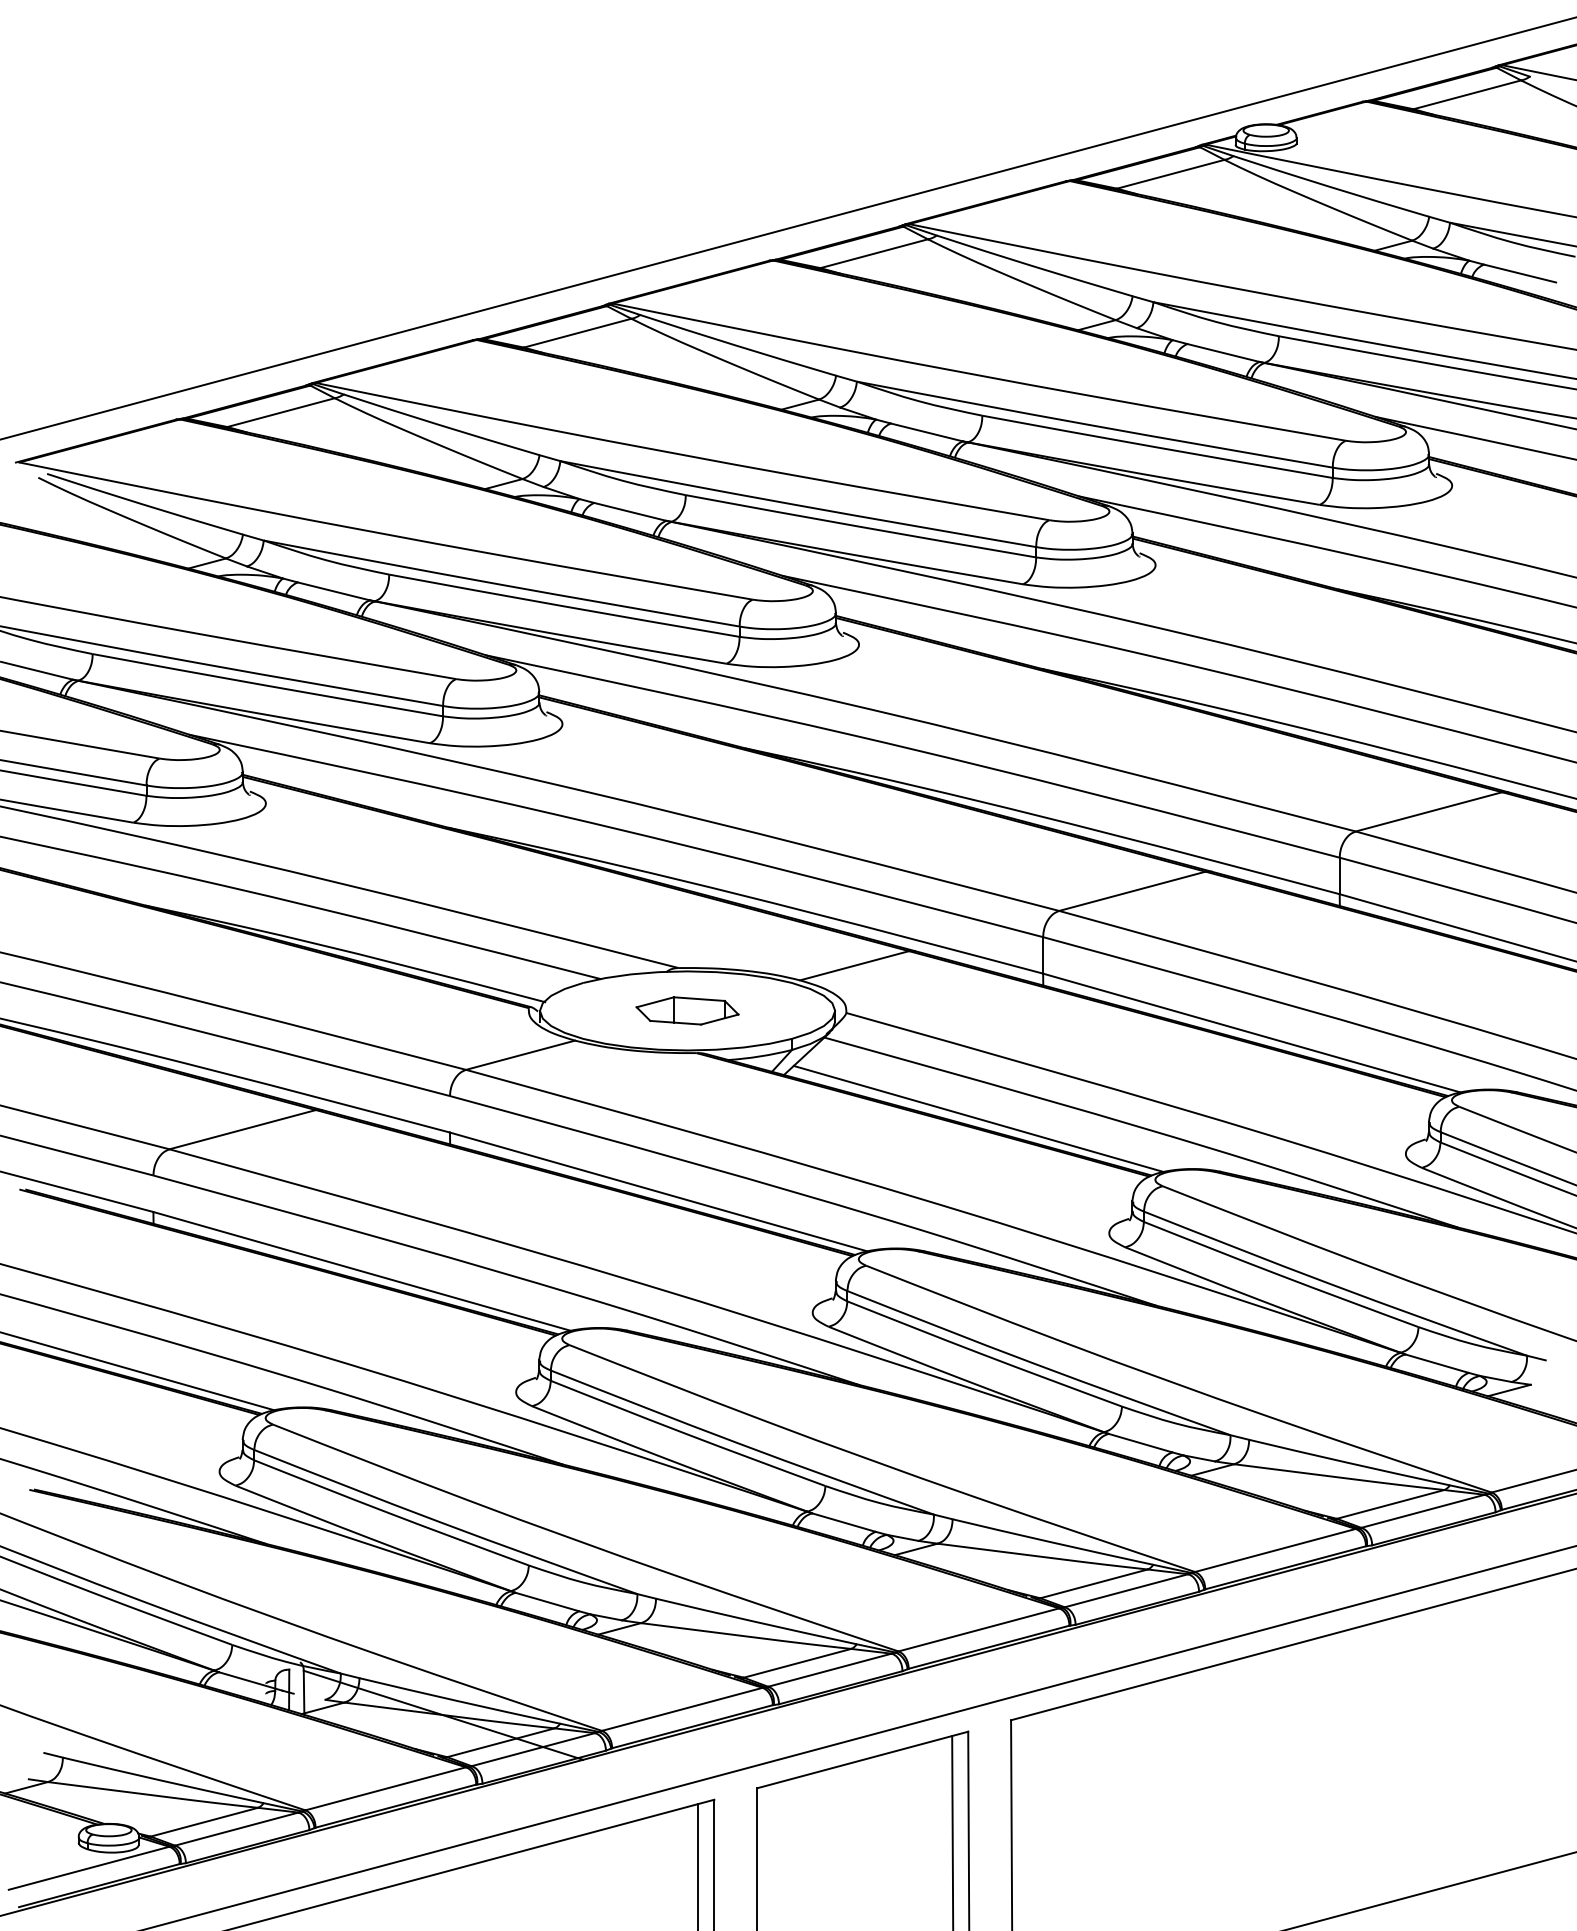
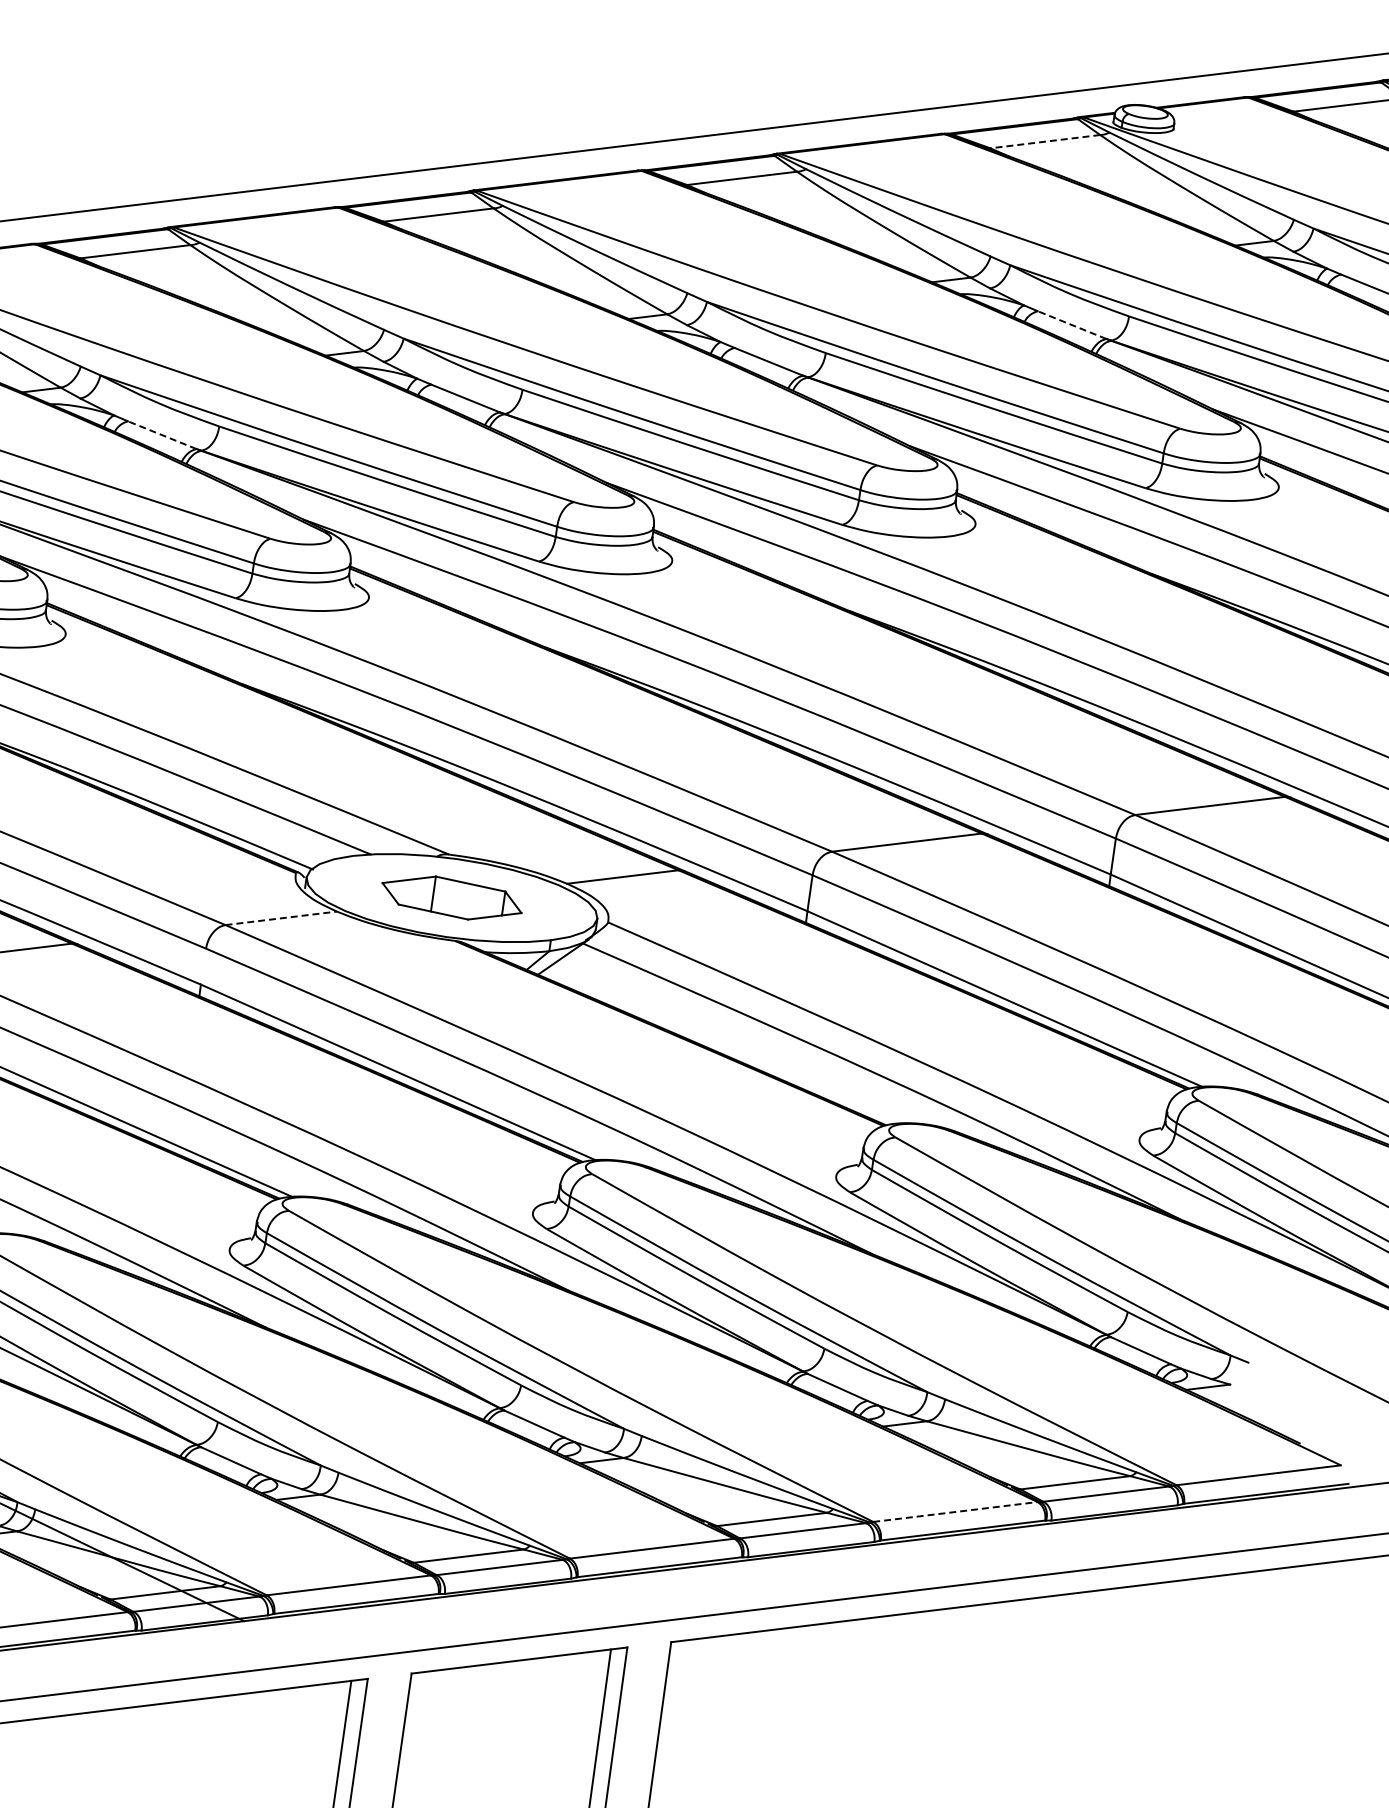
line: (1170, 174) -> (1044, 141), solid -> dashed
line: (1222, 352) -> (1071, 324), solid -> dashed
line: (333, 591) -> (162, 435), solid -> dashed
part: (687, 1010) -> (451, 897), size x1.4
line: (521, 1055) -> (282, 918), solid -> dashed
line: (978, 1118) -> (723, 1044), removed
line: (1275, 1550) -> (955, 1512), solid -> dashed

